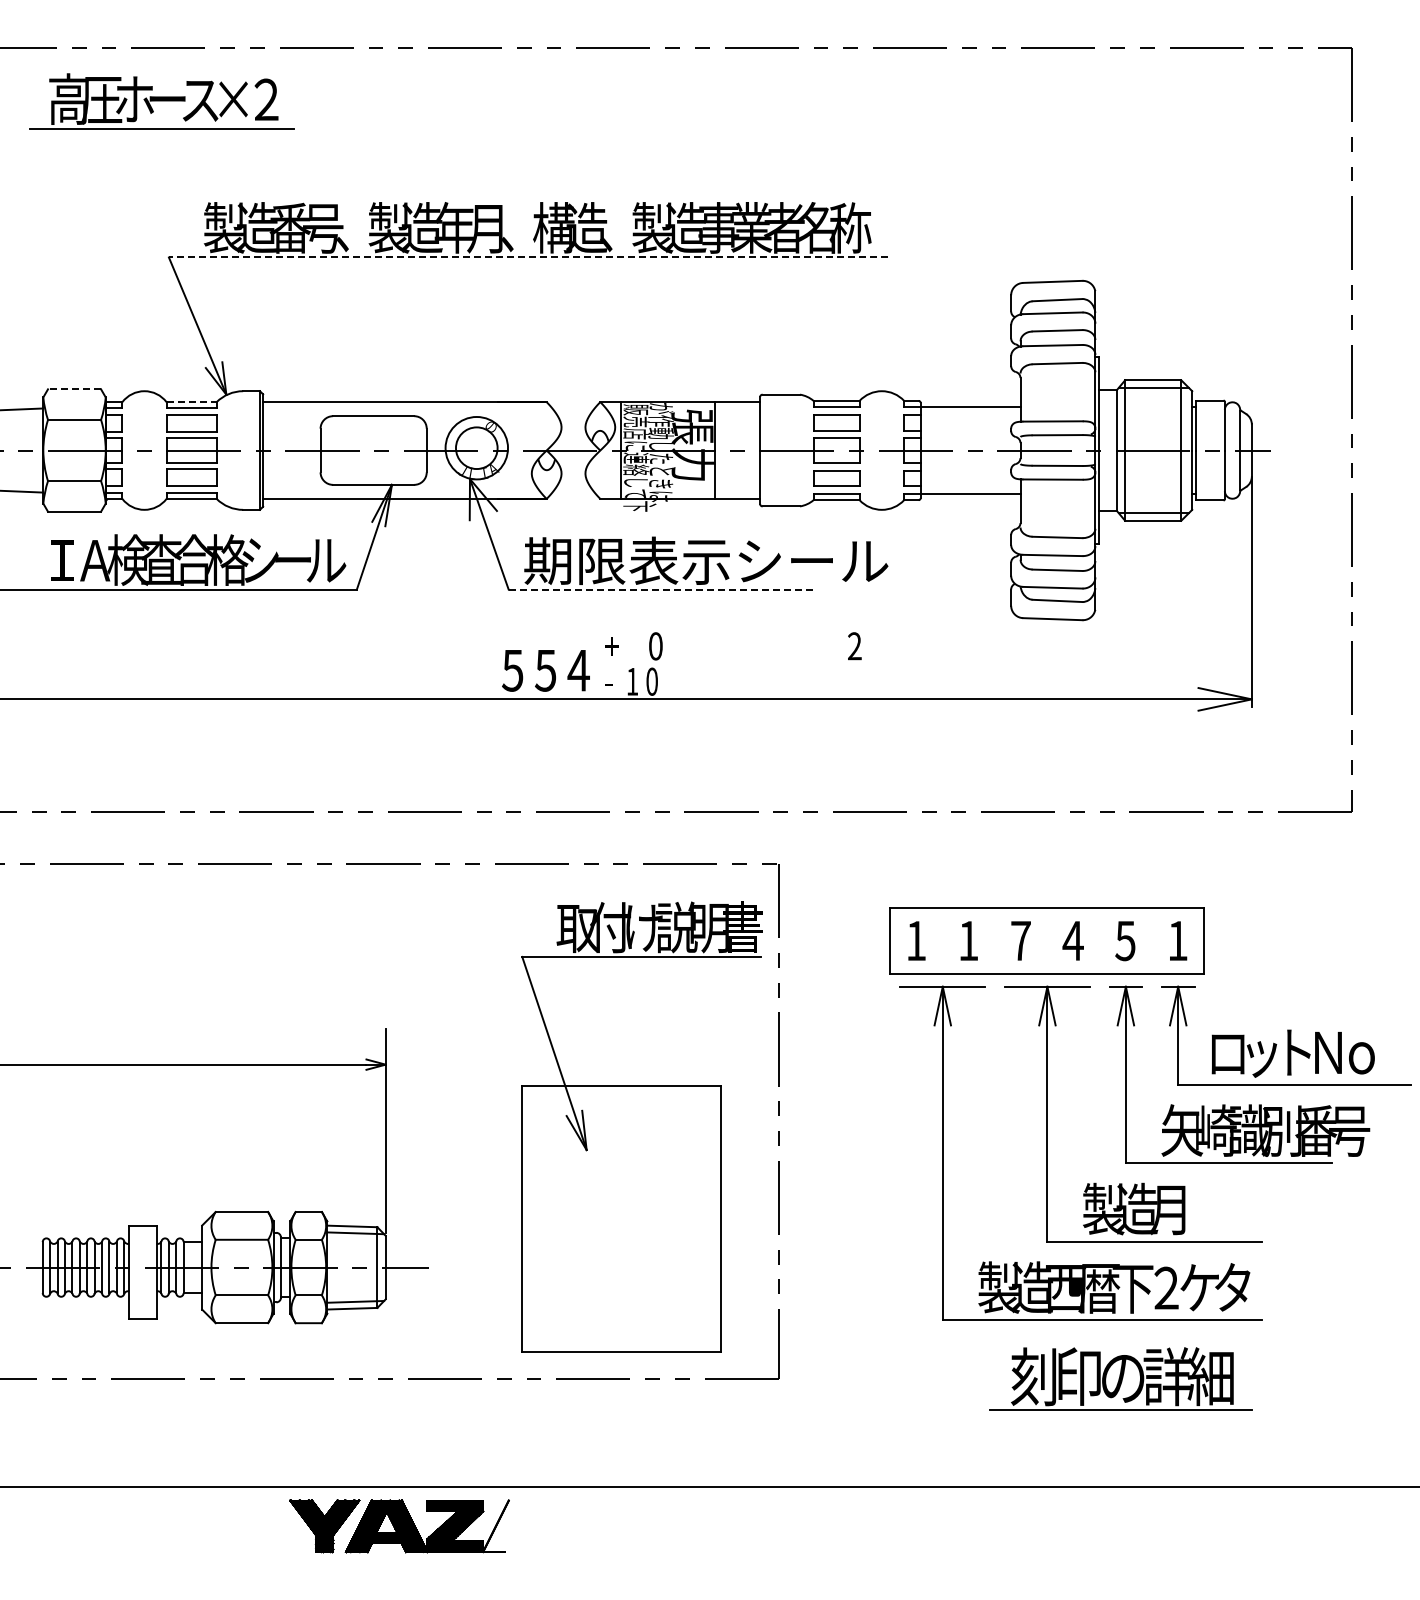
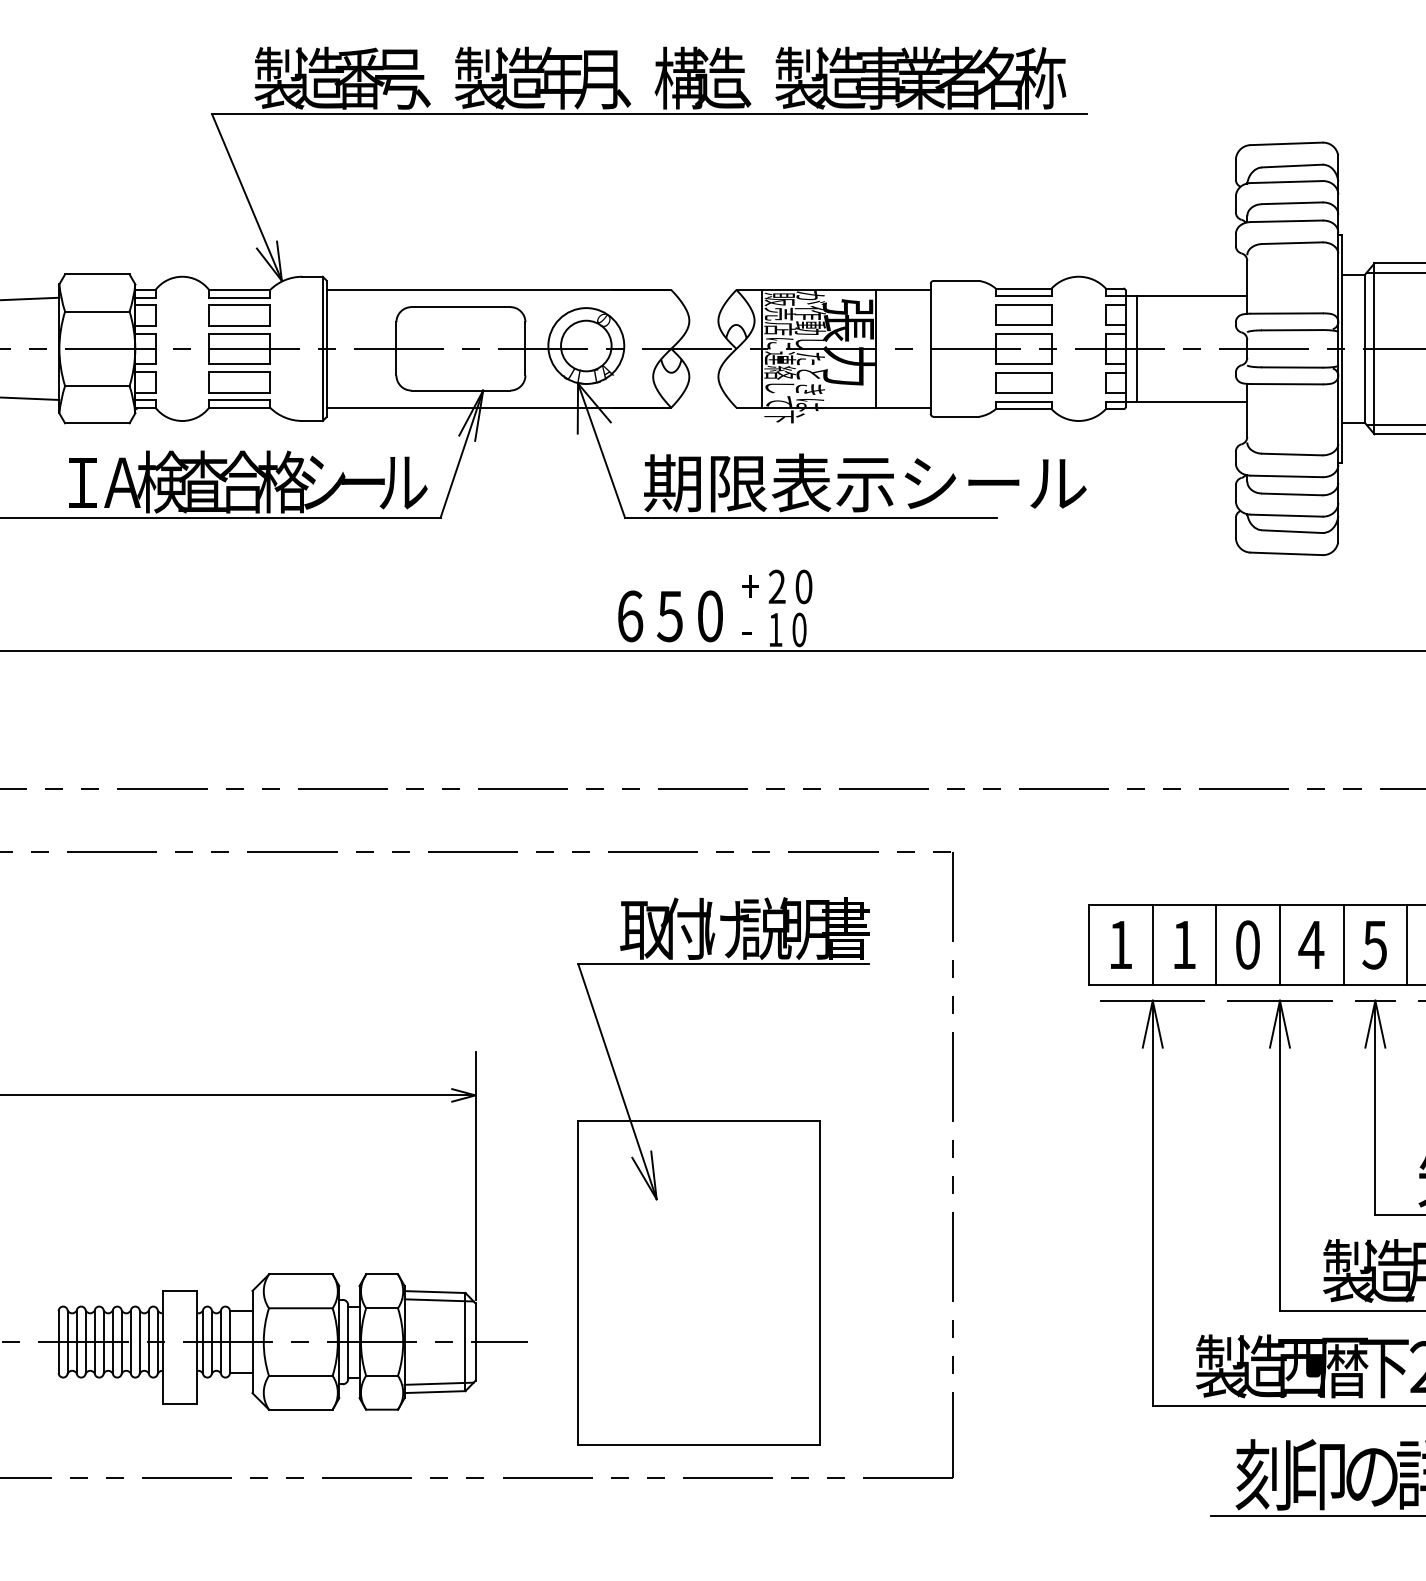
line: (528, 257) -> (649, 114), dashed -> solid
line: (74, 389) -> (97, 274), dashed -> solid
line: (192, 402) -> (240, 290), dashed -> solid
line: (929, 450) -> (1136, 348), added
line: (661, 589) -> (810, 517), dashed -> solid
text: (854, 646) -> (776, 587), moved
text: (512, 670) -> (629, 616), 5 -> 6
text: (578, 670) -> (709, 616), 4 -> 0
line: (942, 940) -> (1152, 944), added
line: (995, 940) -> (1216, 944), added
text: (1020, 940) -> (1247, 944), 7 -> 0
line: (1047, 940) -> (1280, 944), added
line: (1099, 940) -> (1343, 944), added
line: (1152, 940) -> (1407, 944), added
part: (641, 1126) -> (723, 1170), moved

